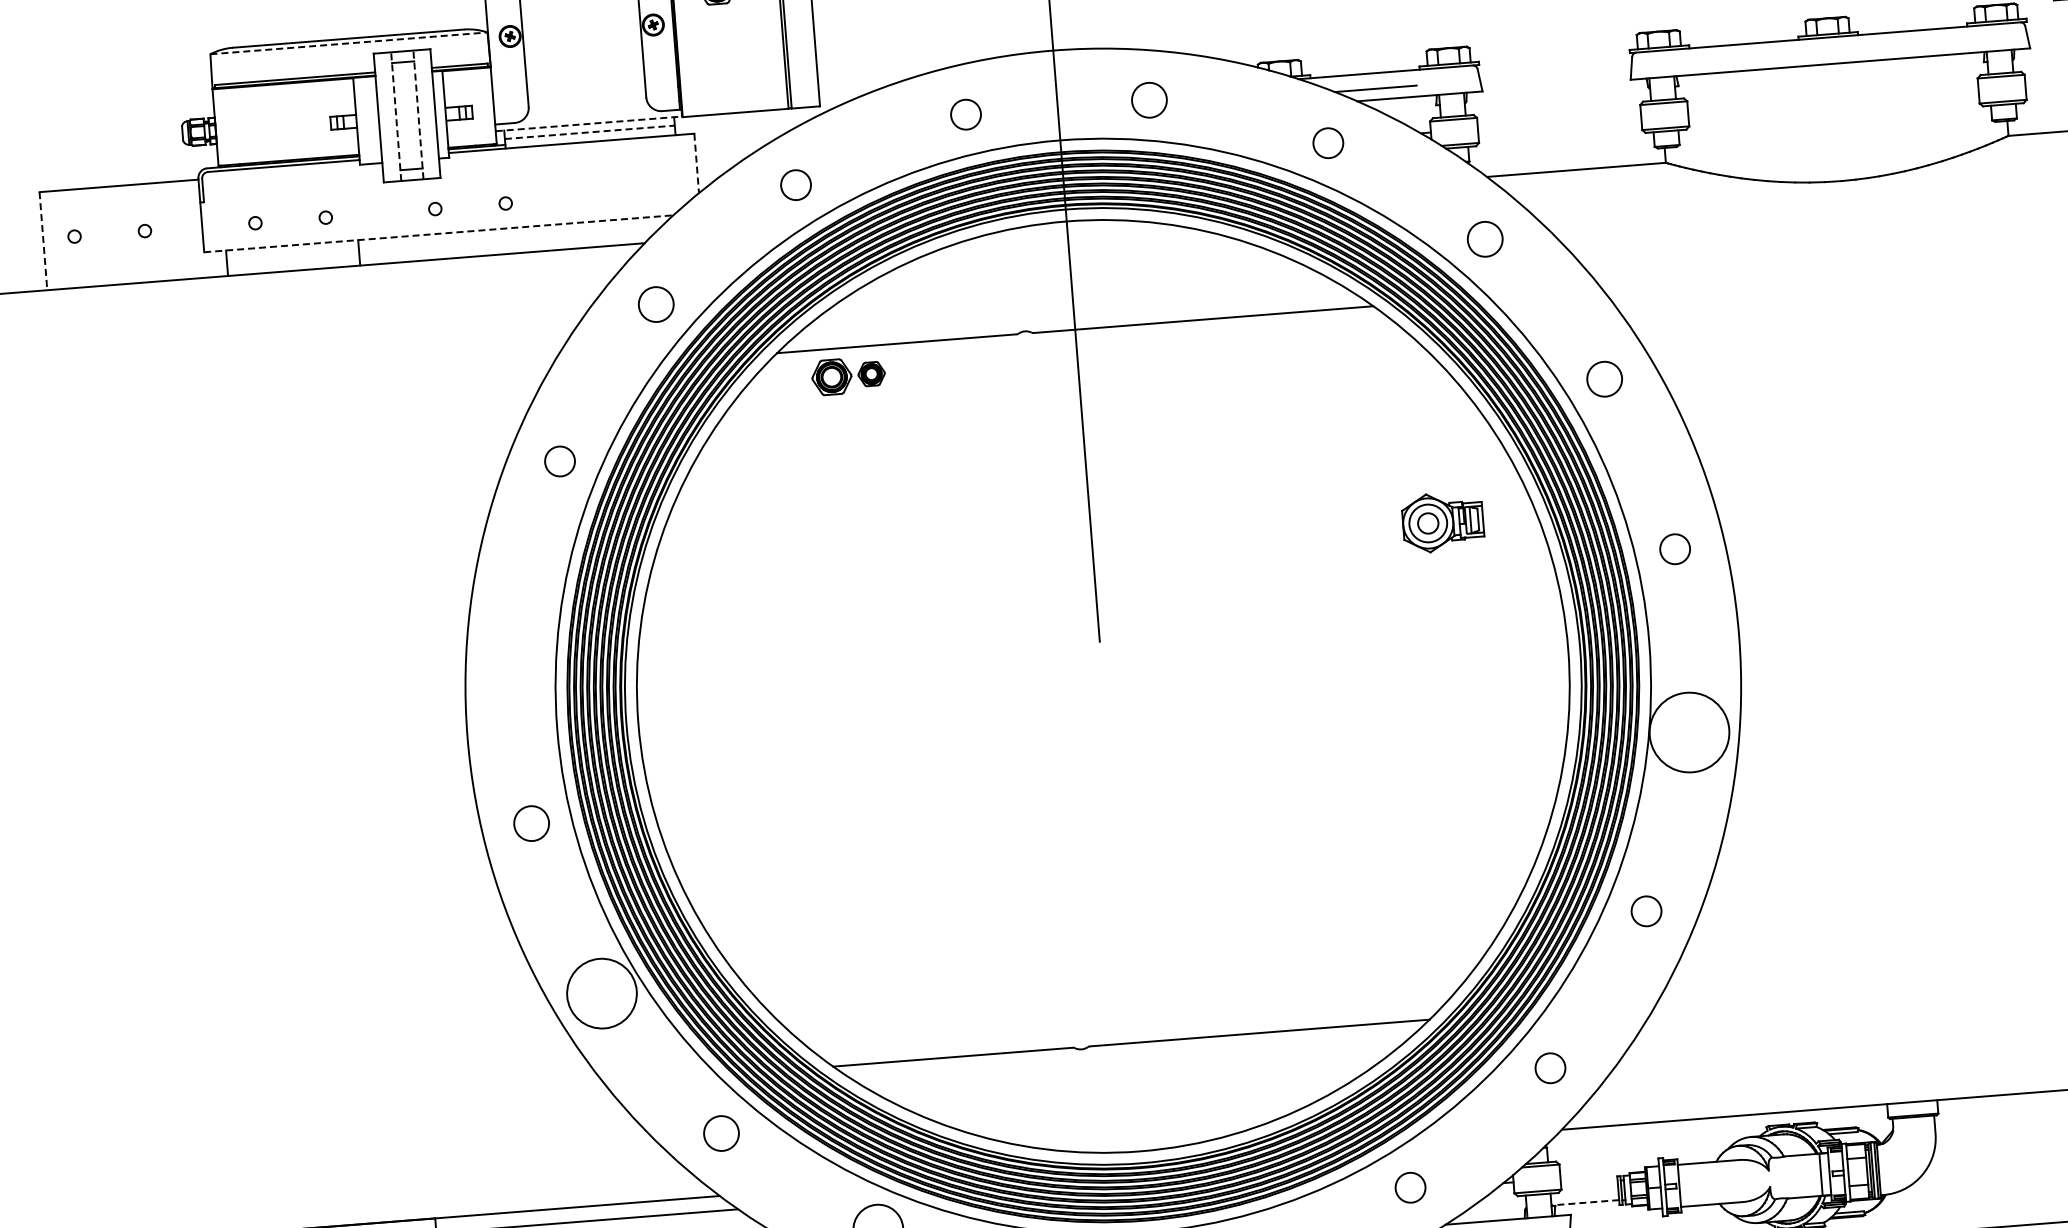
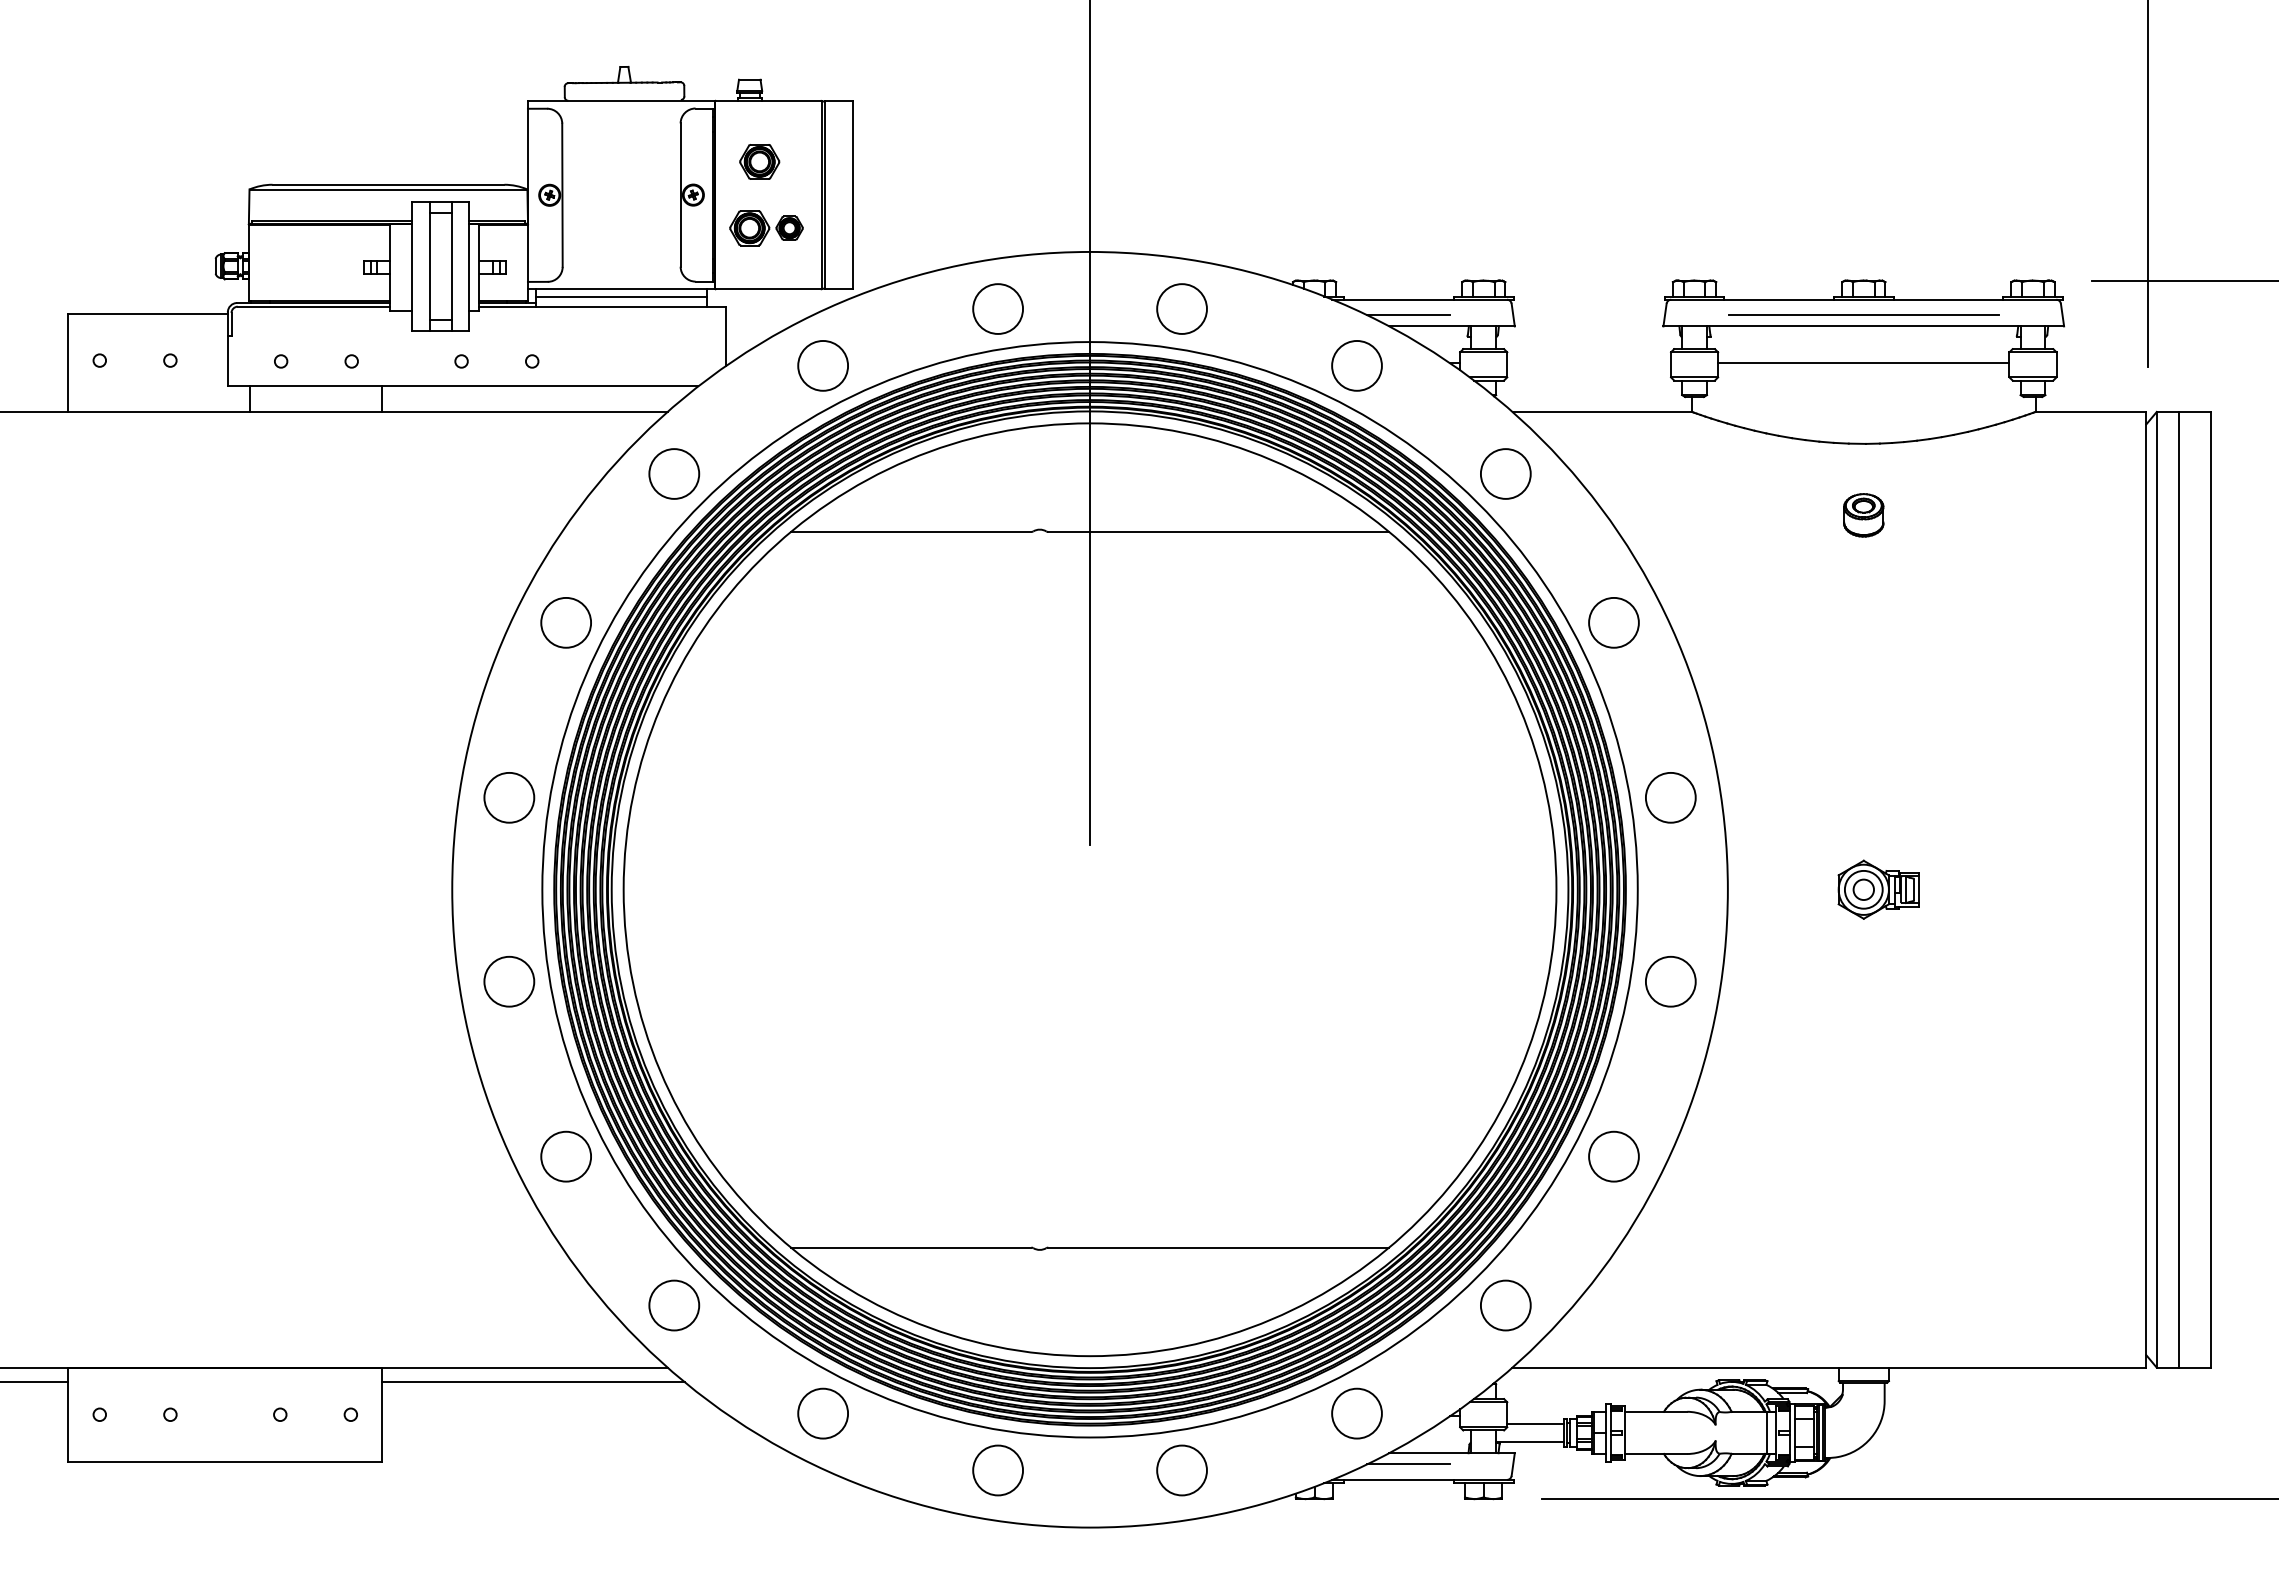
line: (348, 43) -> (388, 189), dashed -> solid
line: (1829, 53) -> (1863, 315), added
circle: (1148, 99) -> (1181, 308), size x1.43
line: (1833, 101) -> (1863, 363), added
circle: (965, 114) -> (997, 308), size x1.67
line: (418, 115) -> (452, 266), dashed -> solid
line: (395, 116) -> (429, 266), dashed -> solid
line: (589, 123) -> (621, 288), dashed -> solid
line: (590, 132) -> (622, 297), dashed -> solid
circle: (1327, 142) -> (1356, 365), size x1.67
line: (696, 163) -> (725, 336), dashed -> solid
circle: (795, 184) -> (822, 365), size x1.67
line: (439, 233) -> (463, 386), dashed -> solid
circle: (1484, 238) -> (1505, 473), size x1.43
line: (43, 241) -> (68, 363), dashed -> solid
part: (1845, 252) -> (1863, 515), added
circle: (656, 304) -> (674, 473), size x1.43
part: (848, 376) -> (766, 228), moved
circle: (1604, 378) -> (1613, 622), size x1.43
circle: (559, 461) -> (565, 622), size x1.67
part: (1442, 522) -> (1878, 889), moved
circle: (1674, 548) -> (1670, 797), size x1.67
circle: (517, 639) -> (509, 797), added
circle: (1689, 732) -> (1670, 981), size x0.62
circle: (531, 823) -> (509, 981), size x1.43
circle: (1646, 911) -> (1613, 1156), size x1.67
circle: (602, 993) -> (566, 1156), size x0.71
circle: (1550, 1068) -> (1505, 1305), size x1.67
circle: (721, 1133) -> (674, 1305), size x1.43
line: (1589, 1183) -> (1535, 1423), added
circle: (1410, 1187) -> (1356, 1413), size x1.67
line: (1585, 1202) -> (1530, 1442), dashed -> solid

